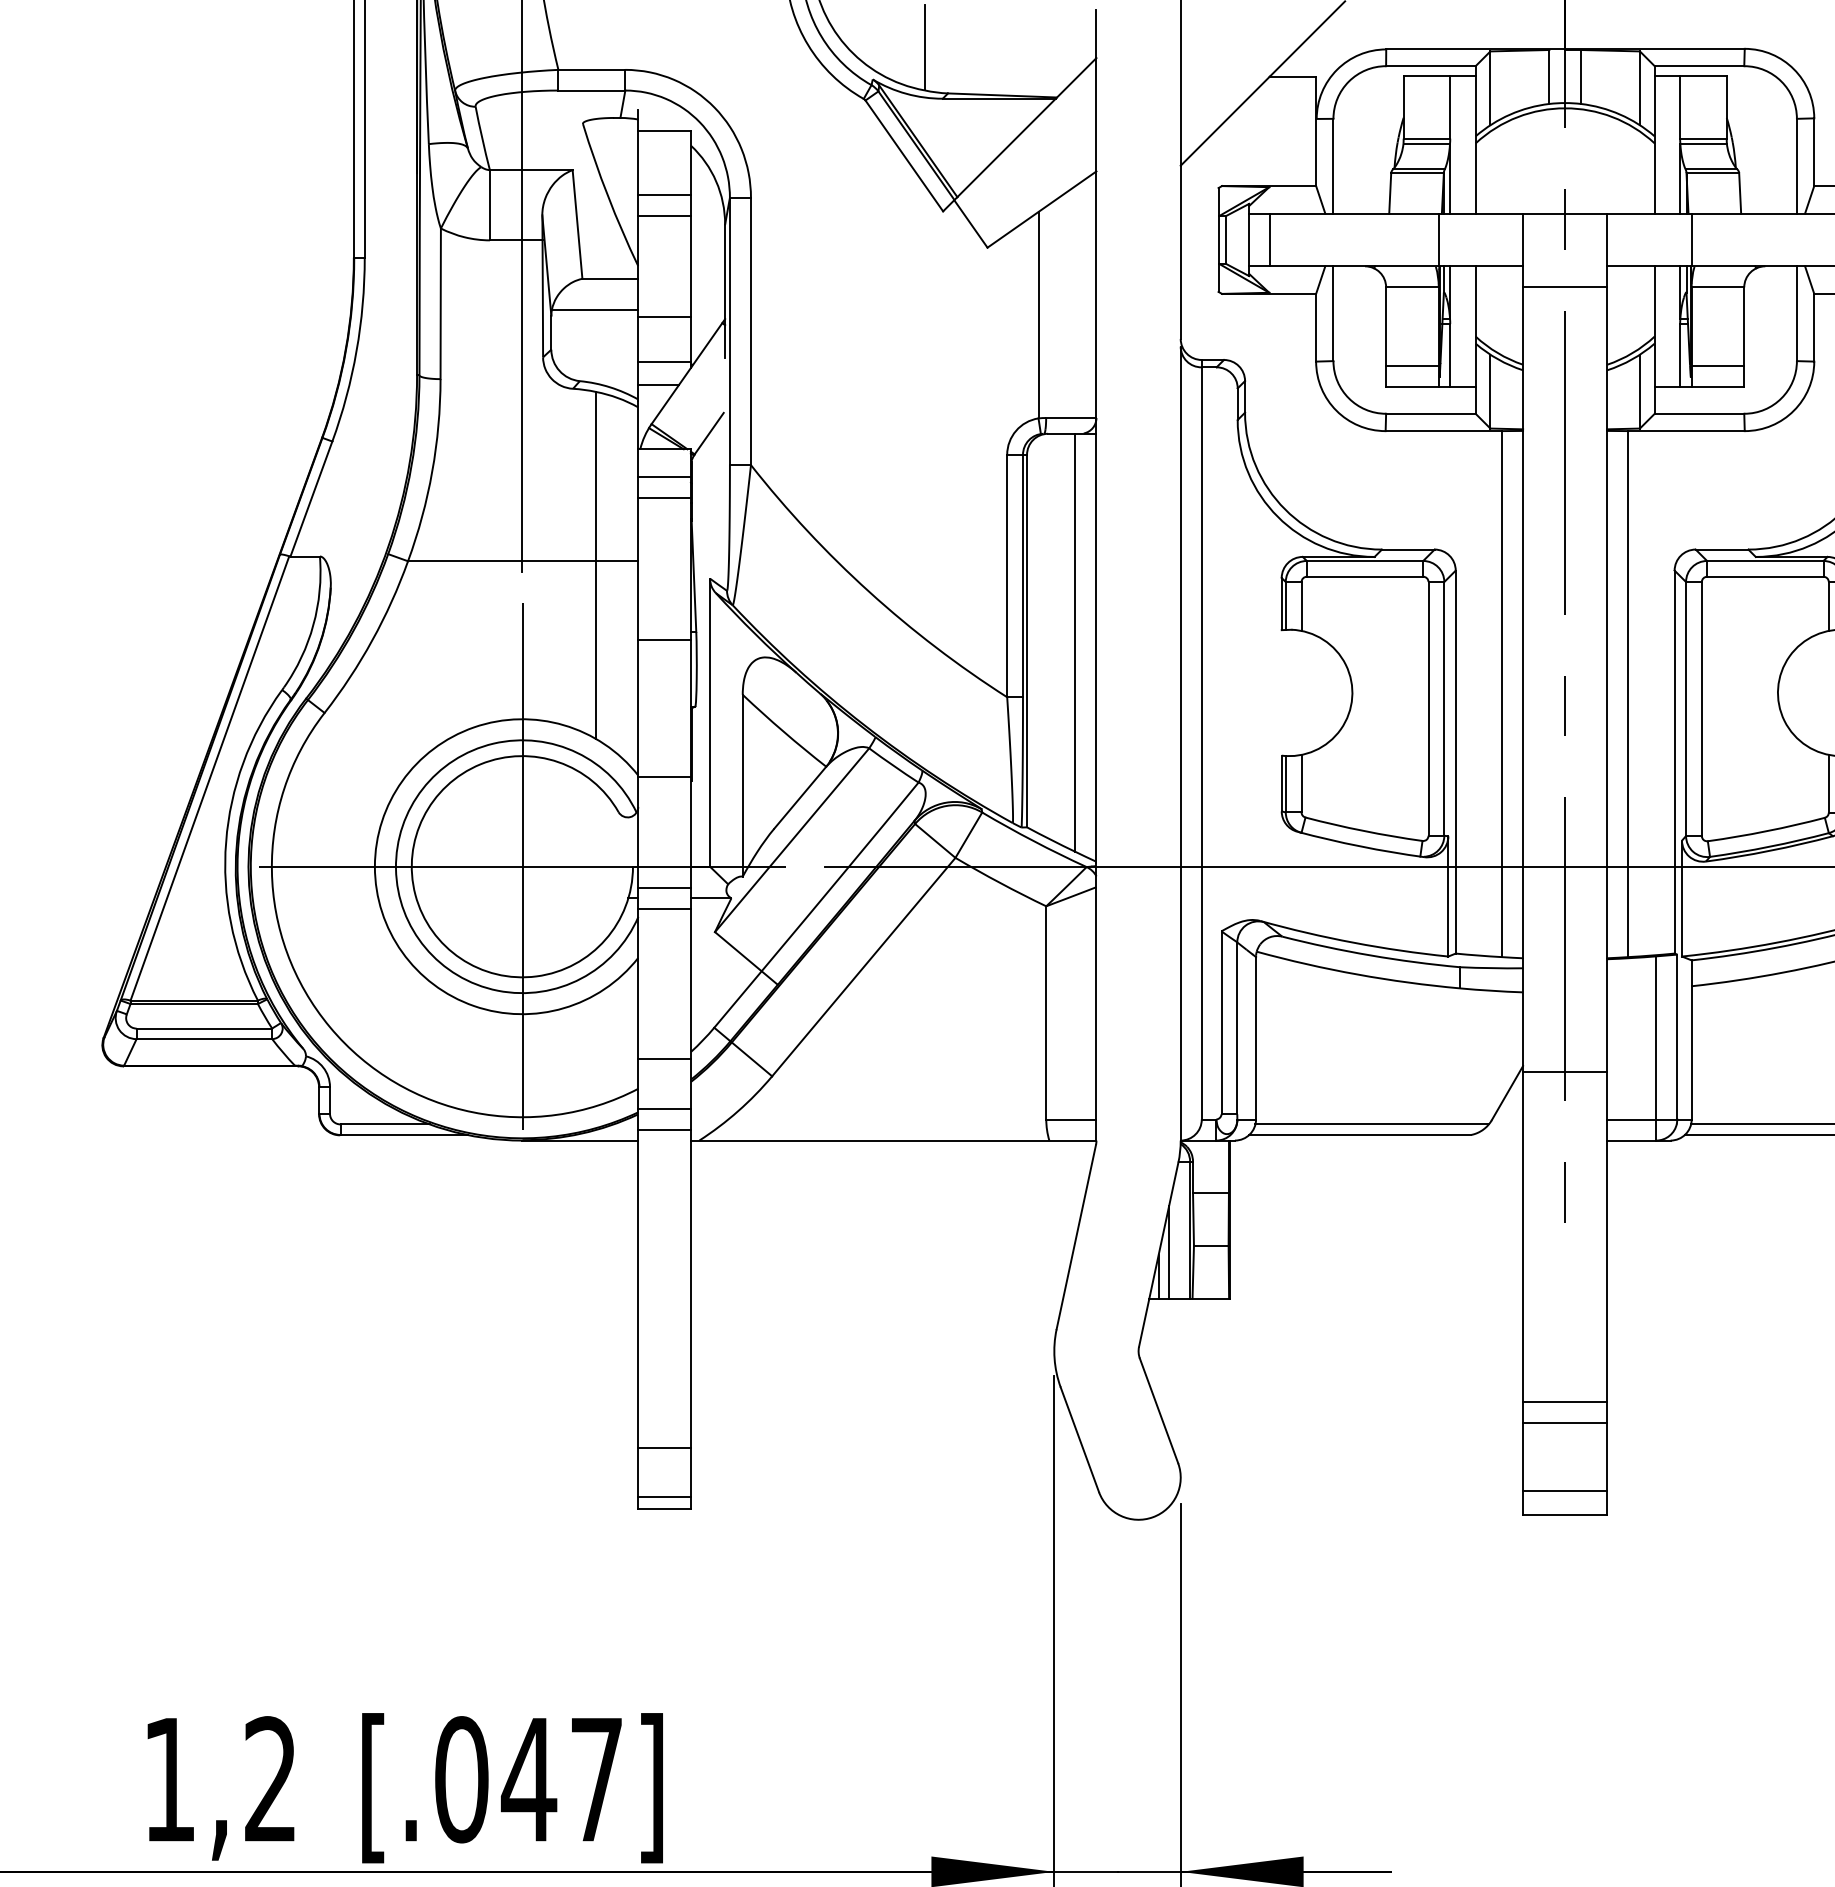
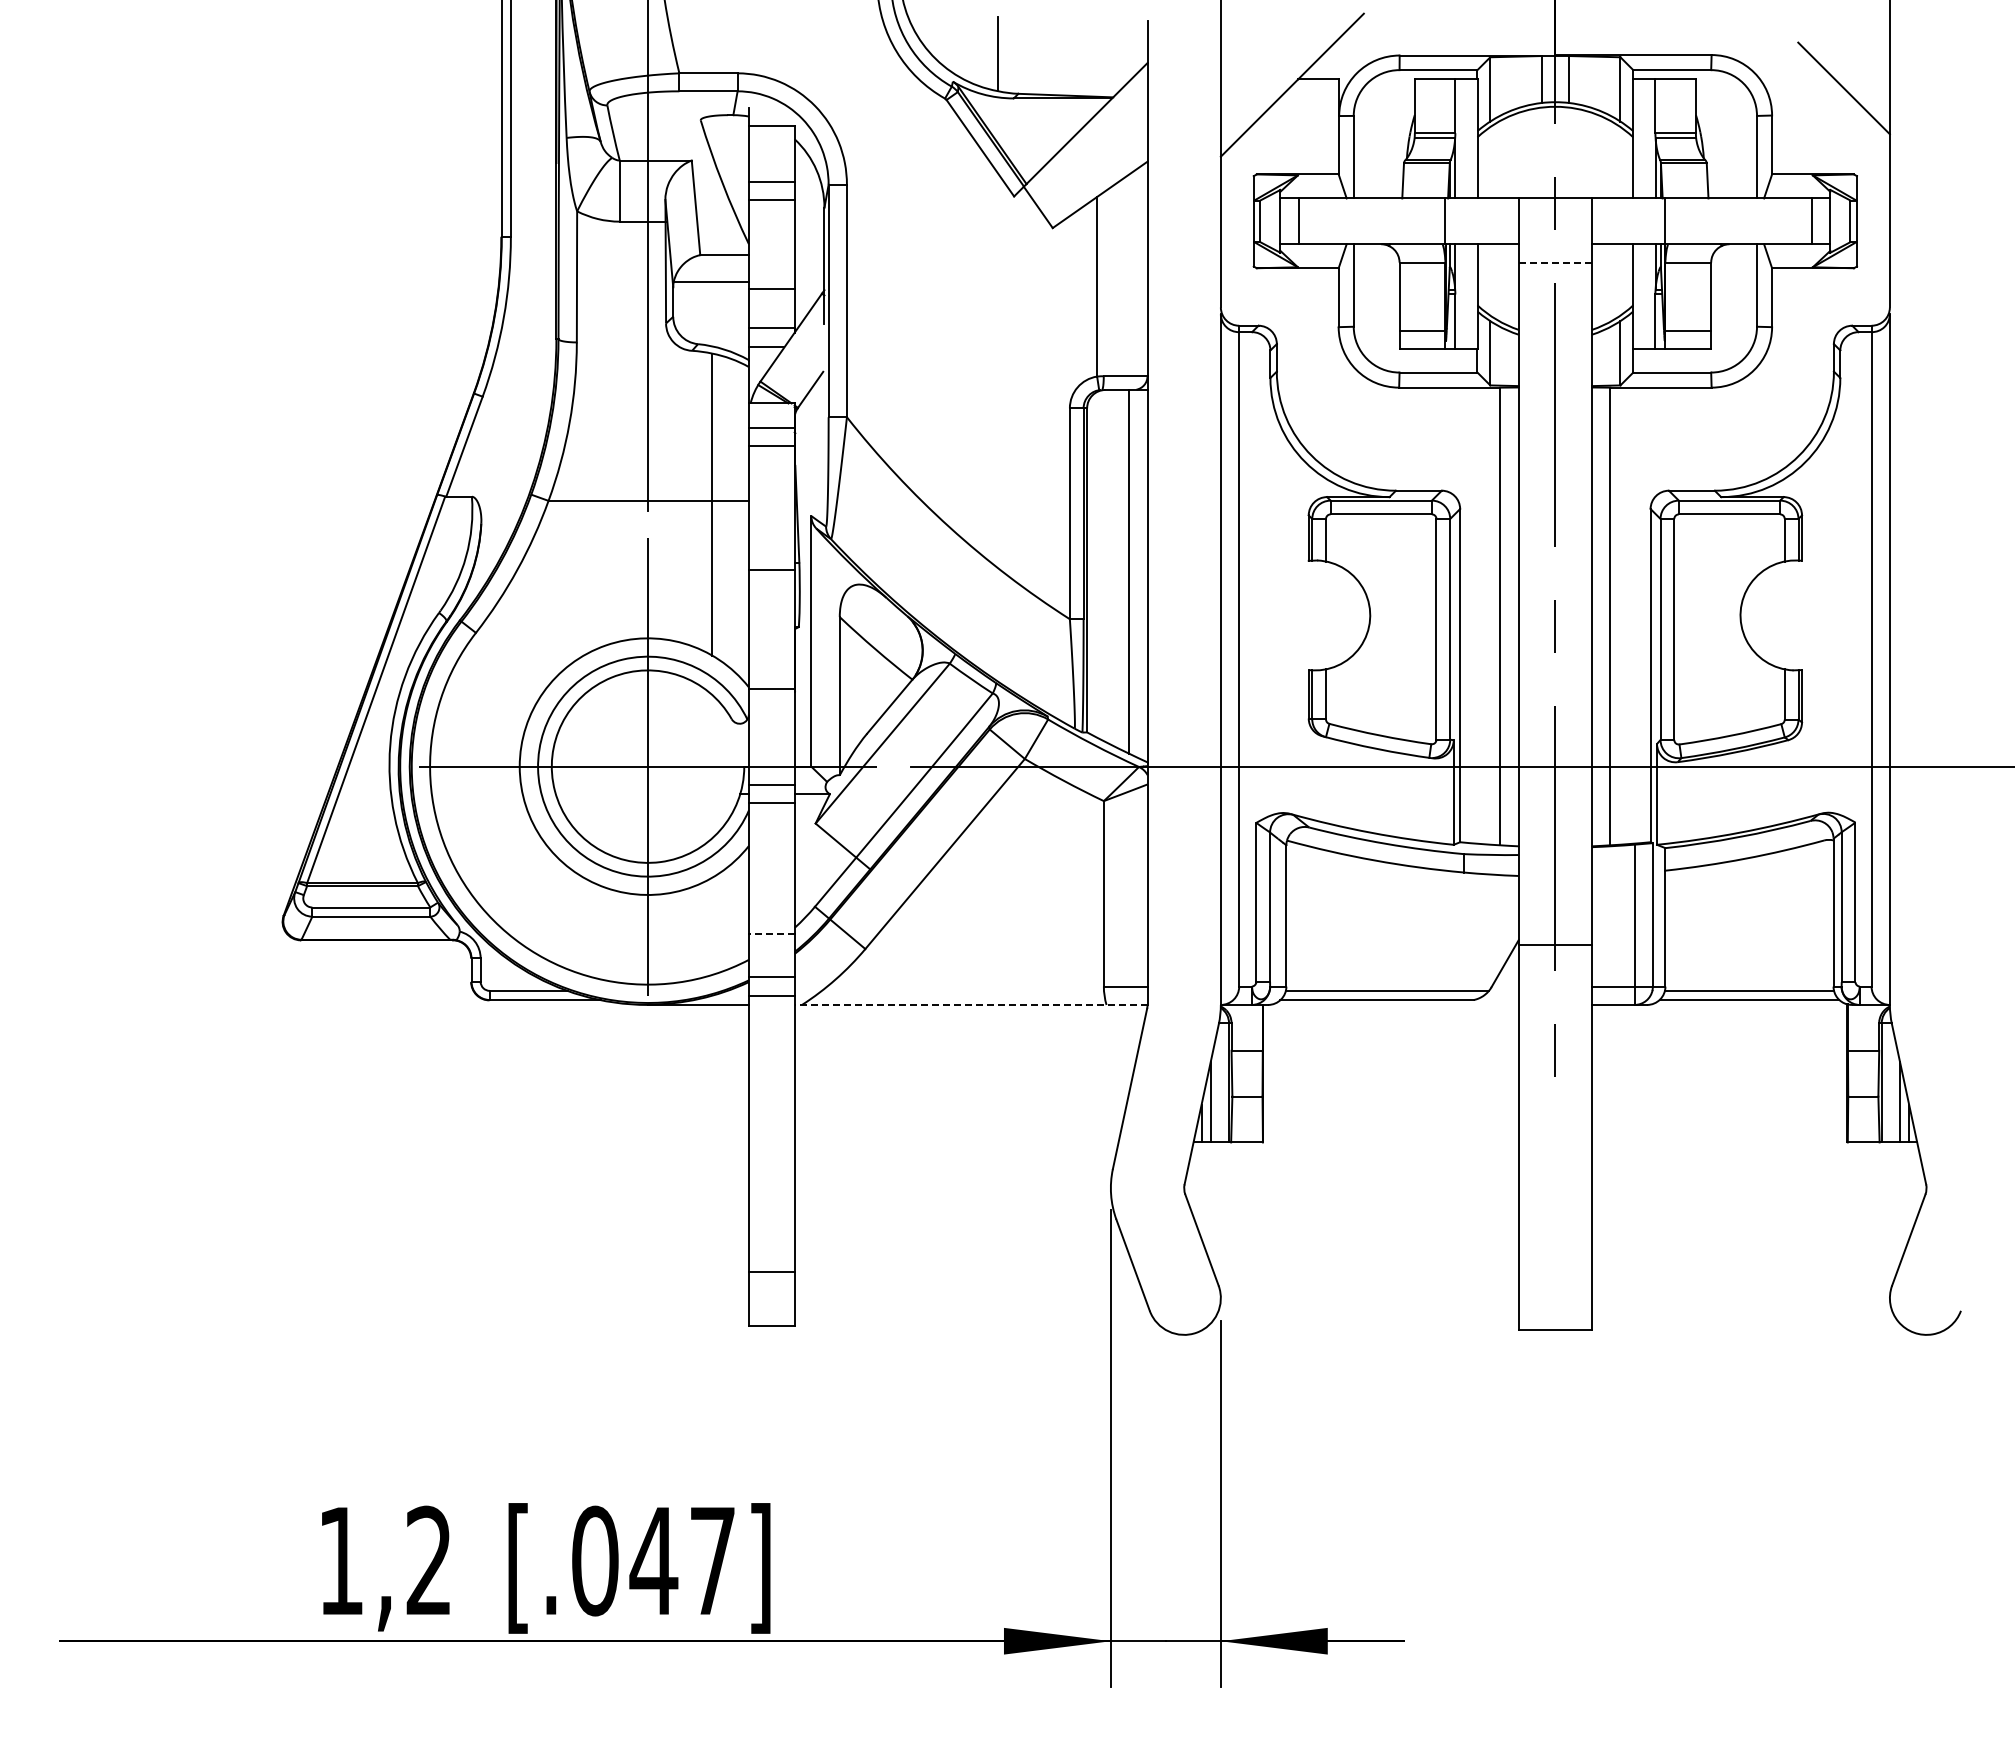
line: (1565, 287) -> (1555, 262), solid -> dashed
line: (664, 1058) -> (771, 933), solid -> dashed
line: (892, 1140) -> (970, 1004), solid -> dashed
line: (1565, 1402) -> (1555, 1232), removed
line: (1565, 1422) -> (1555, 1250), removed
line: (1565, 1491) -> (1555, 1310), removed
line: (664, 1497) -> (771, 1315), removed

